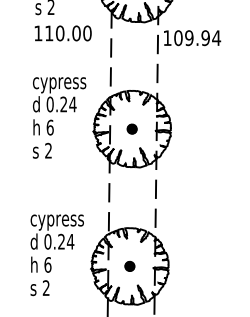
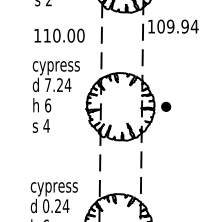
text: (62, 33) -> (58, 35), moved
text: (49, 104) -> (47, 85), 0.24 -> 7.24
part: (131, 128) -> (165, 106), moved
text: (48, 150) -> (46, 125), 2 -> 4

